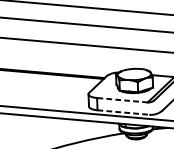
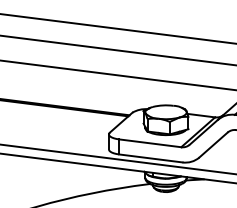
line: (121, 100) -> (149, 143), dashed -> solid
line: (123, 112) -> (150, 158), dashed -> solid

